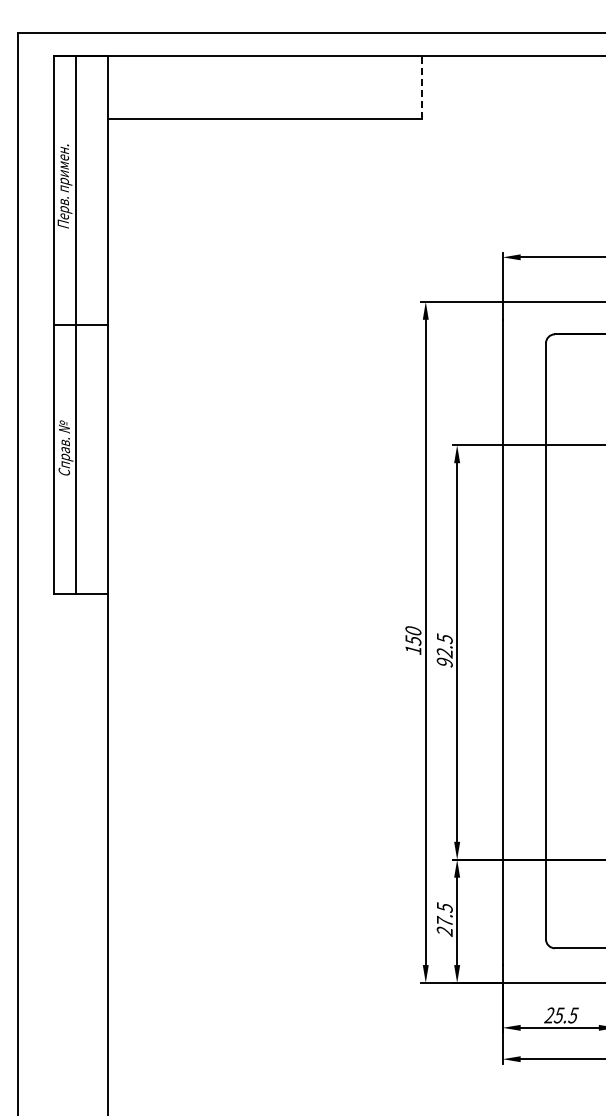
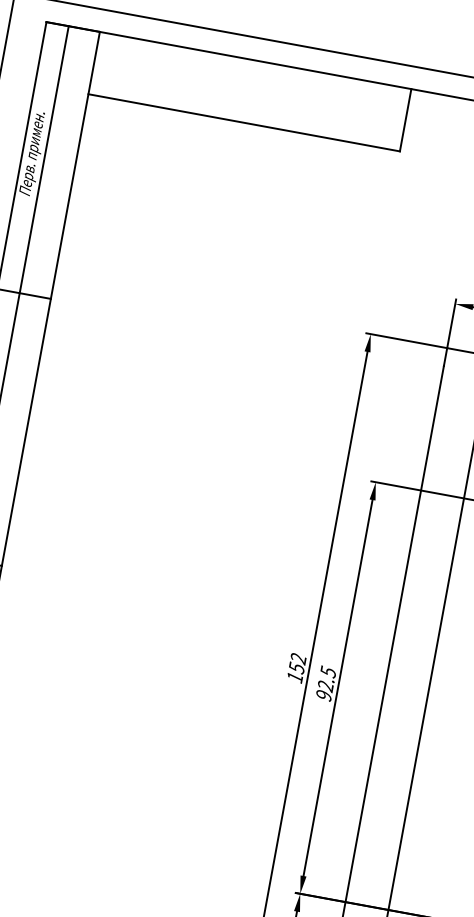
line: (421, 86) -> (405, 119), dashed -> solid
text: (413, 631) -> (298, 659), 150 -> 152

